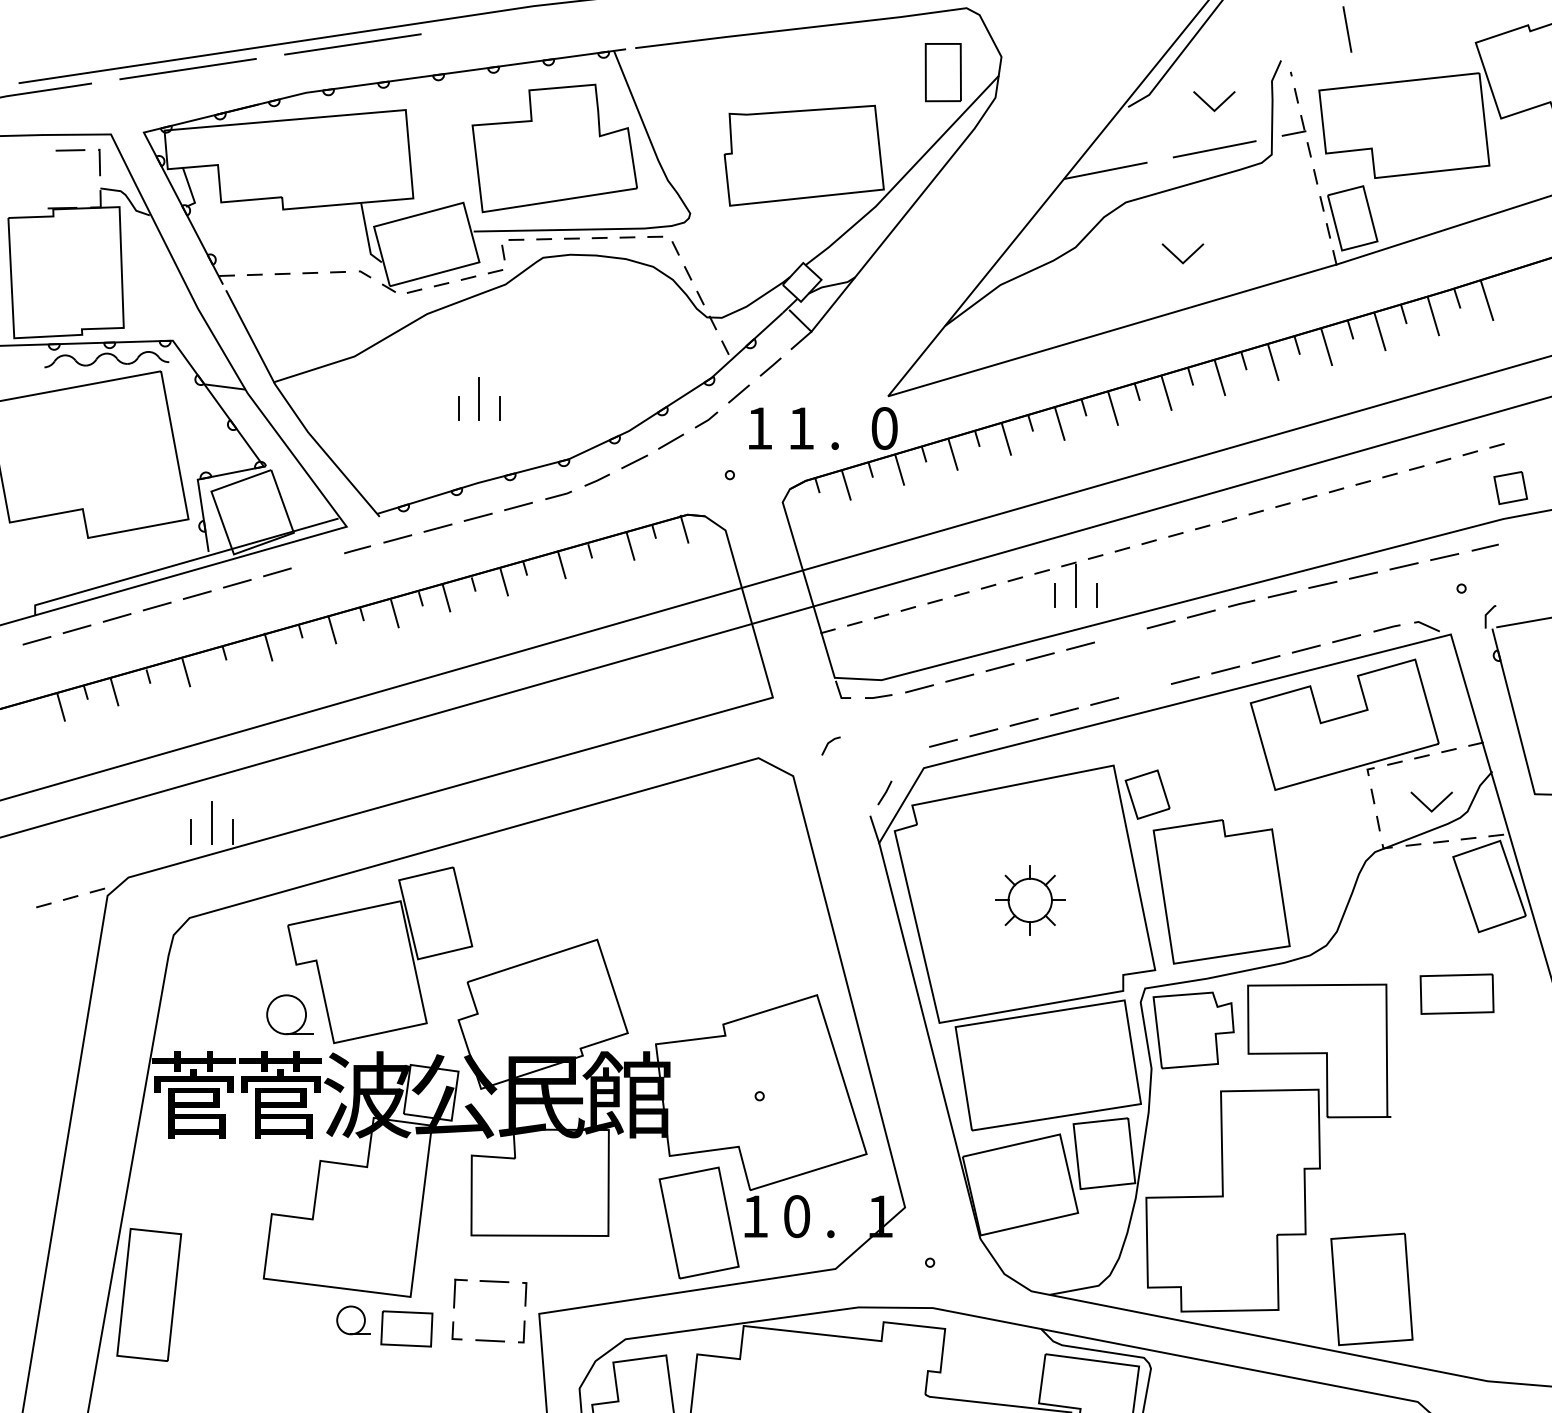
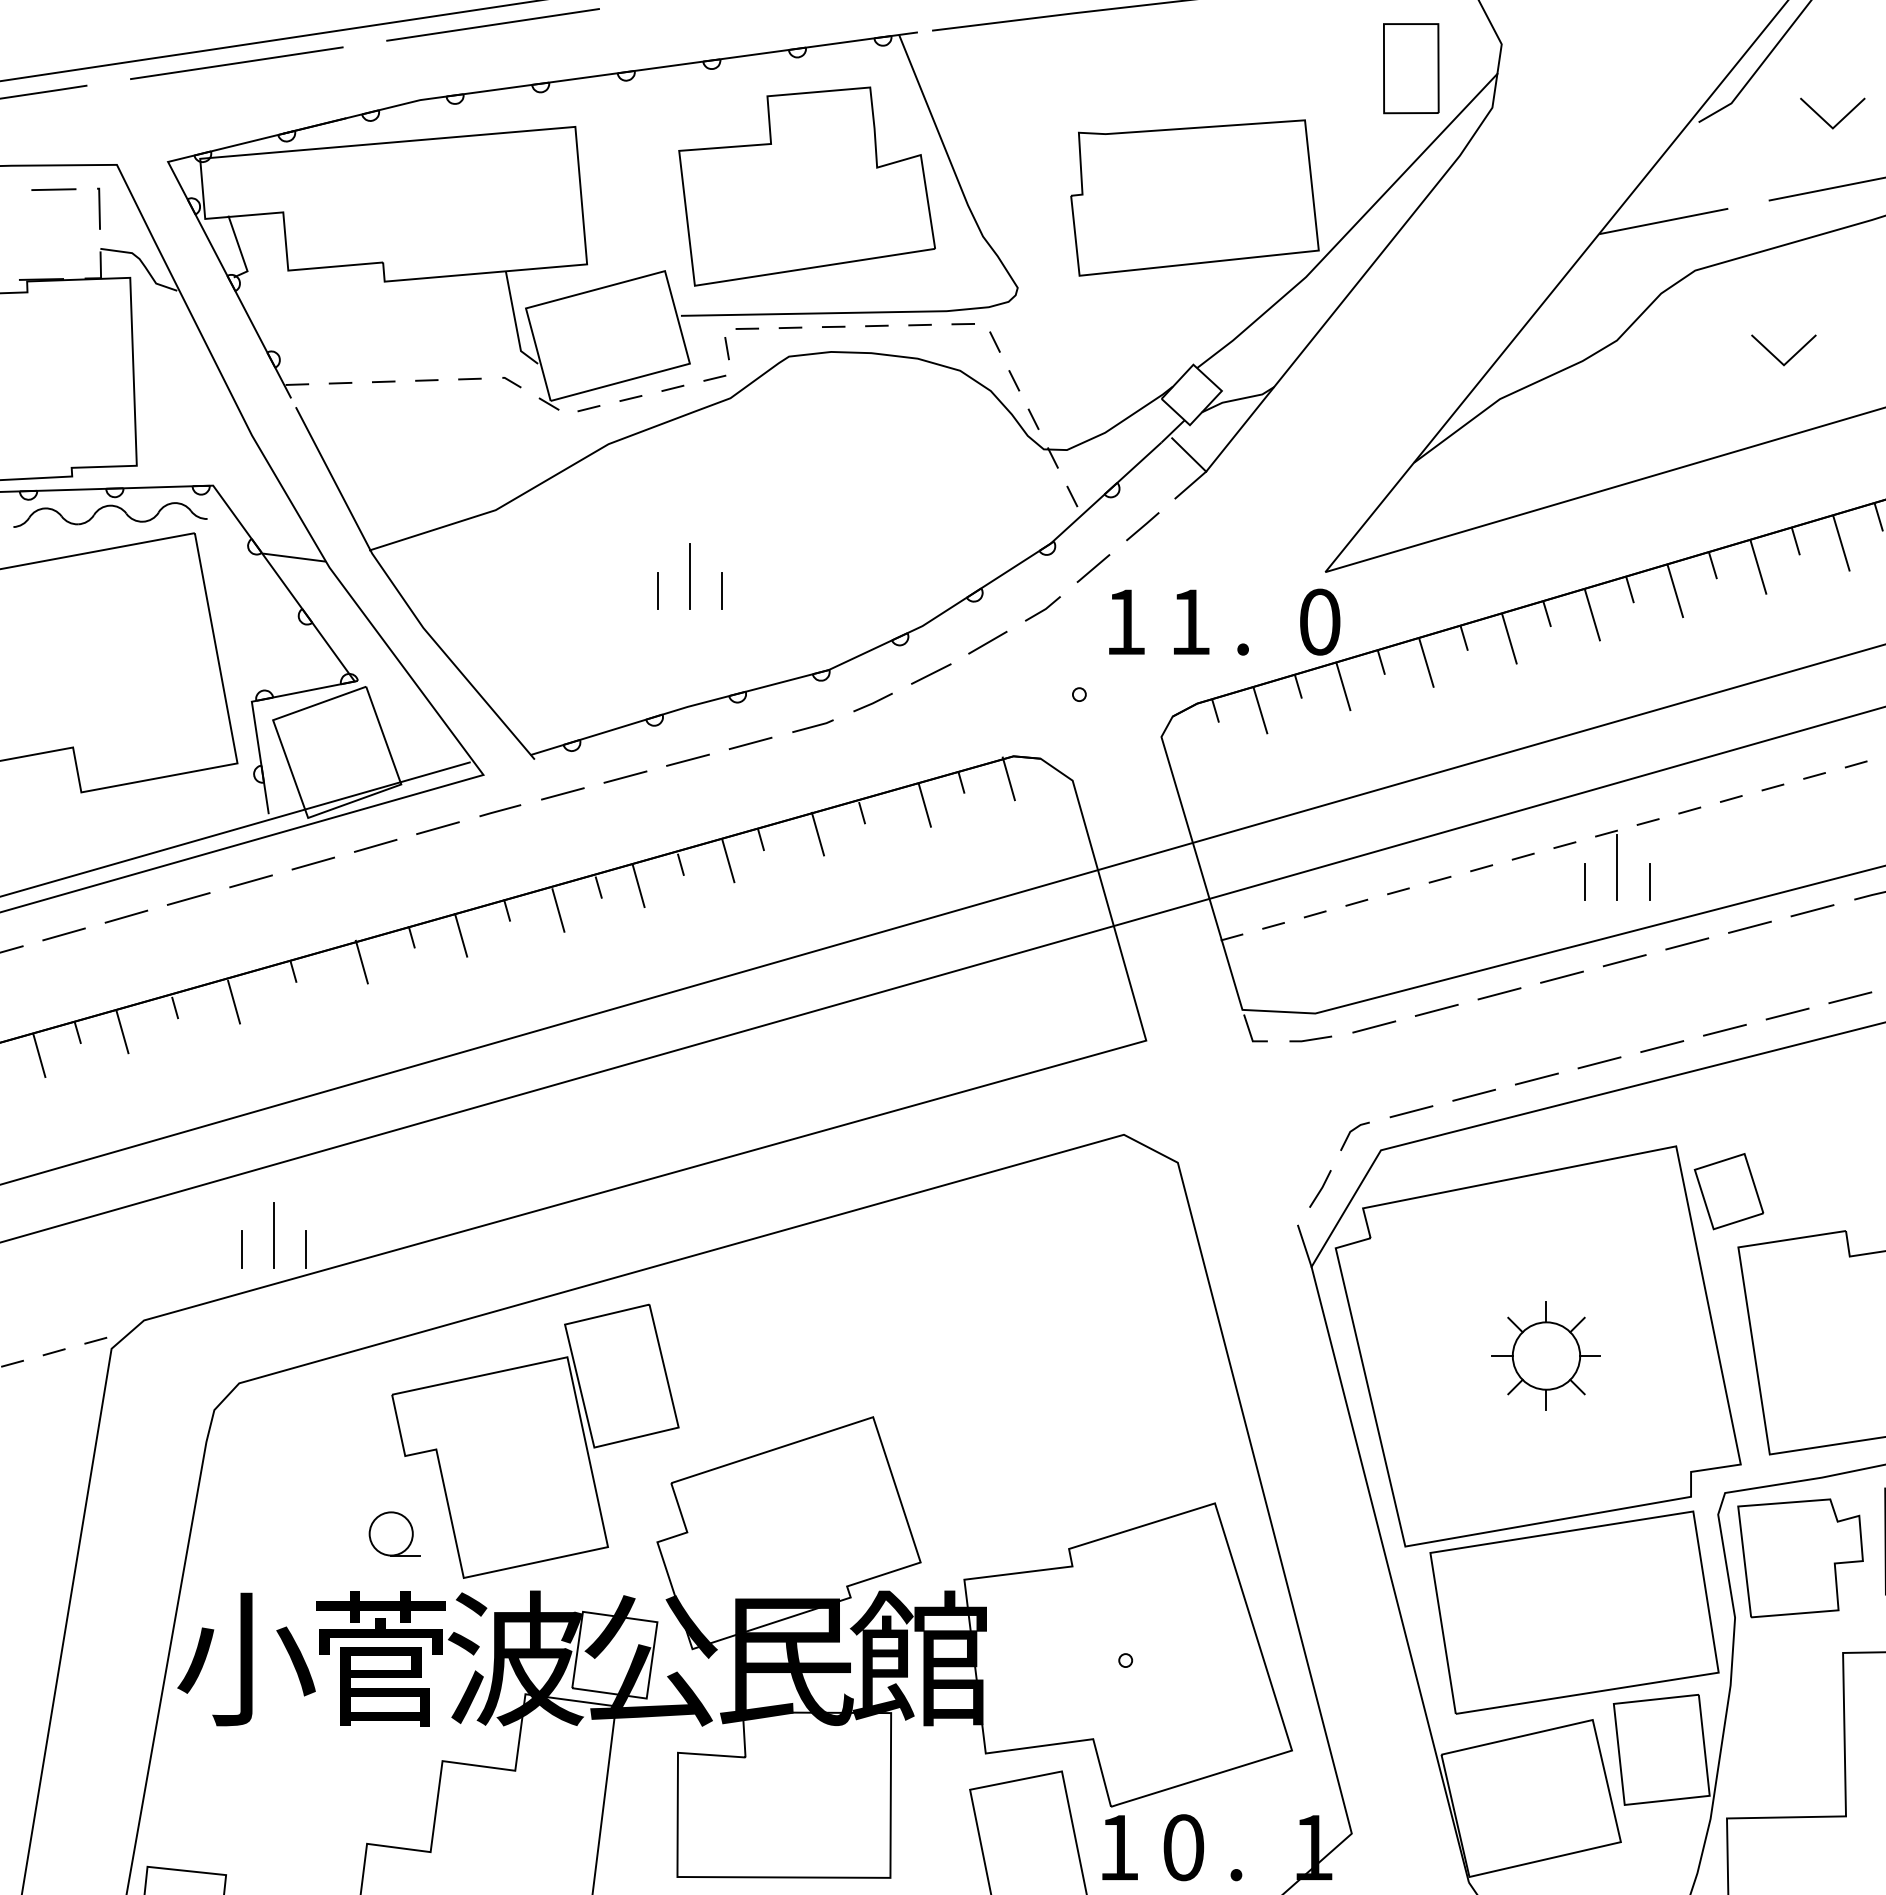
line: (317, 560) -> (438, 827), added
line: (1120, 634) -> (1686, 942), added
line: (1144, 690) -> (1724, 1029), added
line: (829, 743) -> (1352, 1132), moved
part: (289, 1014) -> (394, 1533), size x0.71
text: (194, 1094) -> (246, 1657), 菅 -> 小

